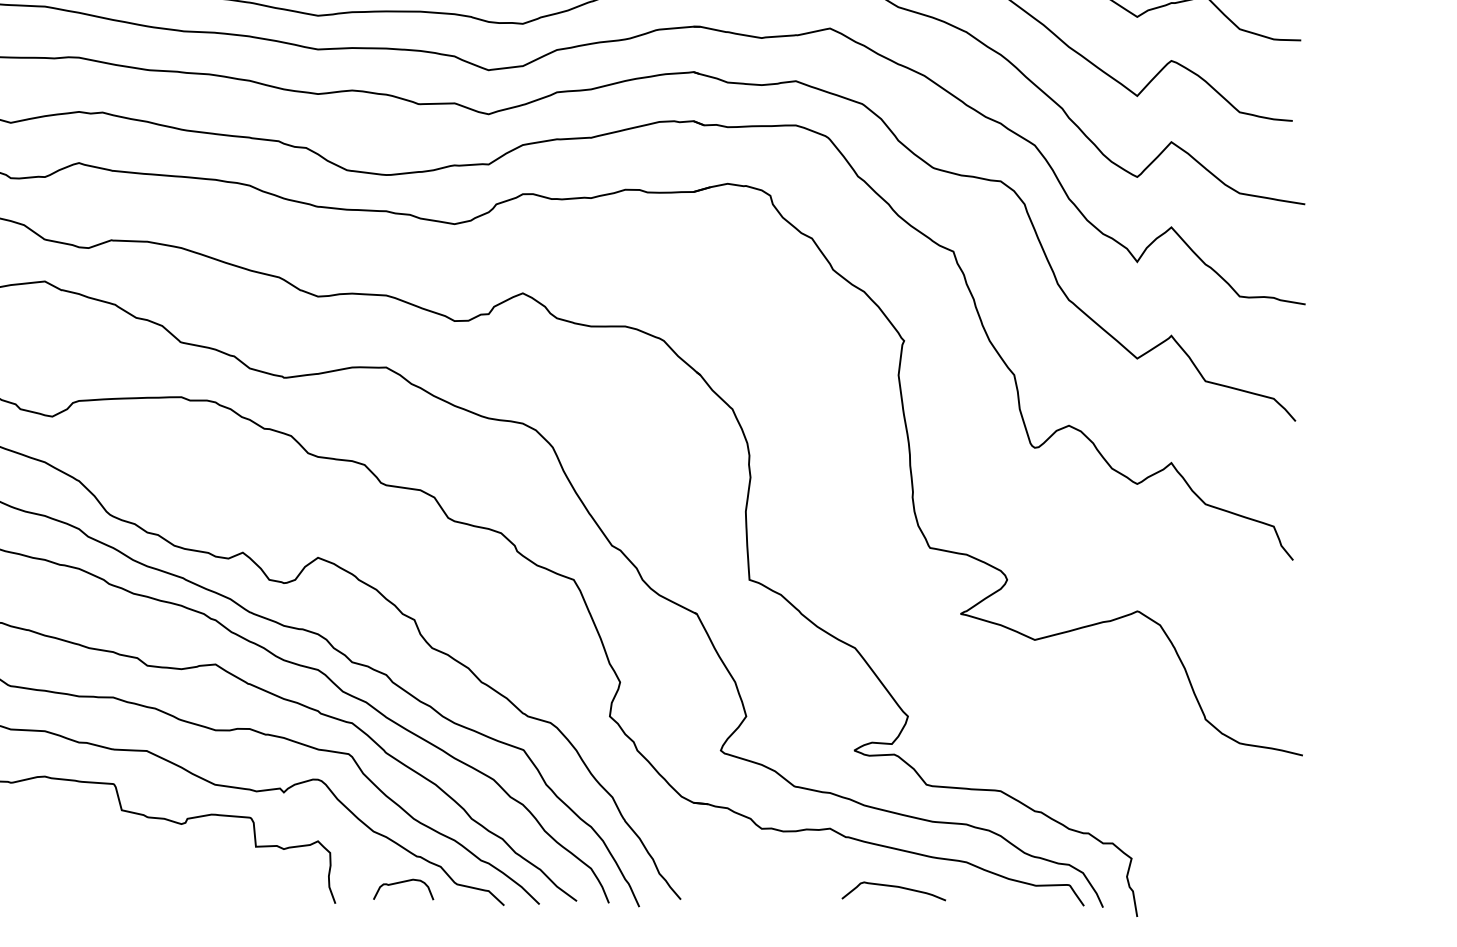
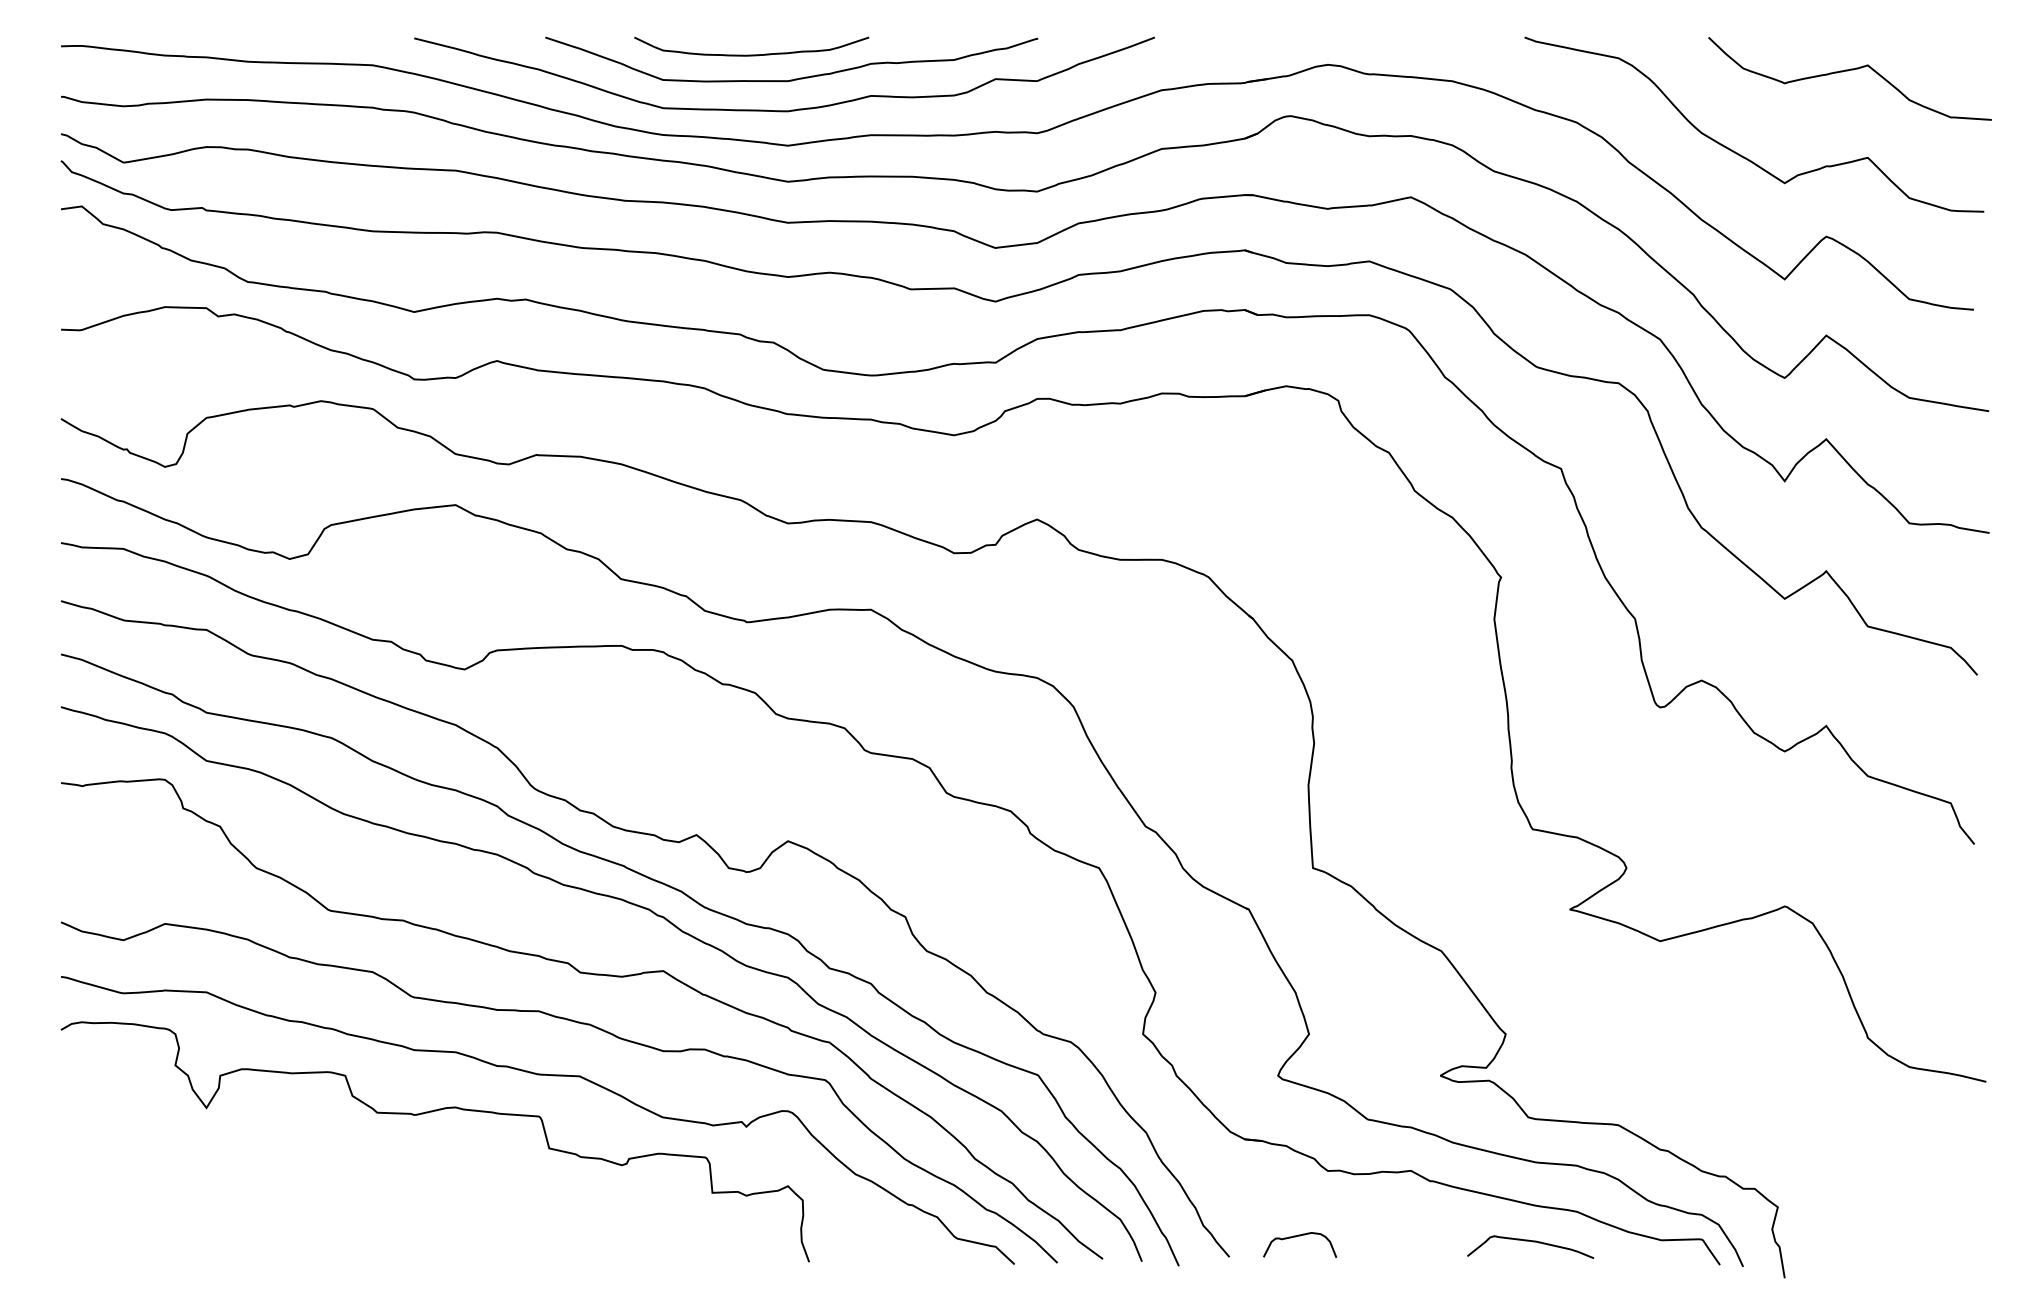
curve: (403, 882) -> (1300, 1236), moved
curve: (895, 887) -> (1532, 1242), moved

